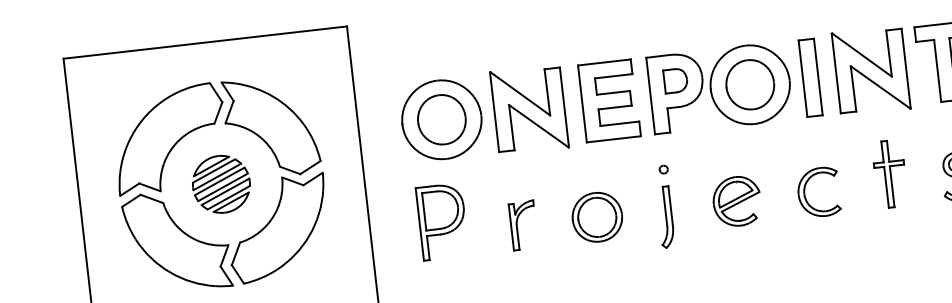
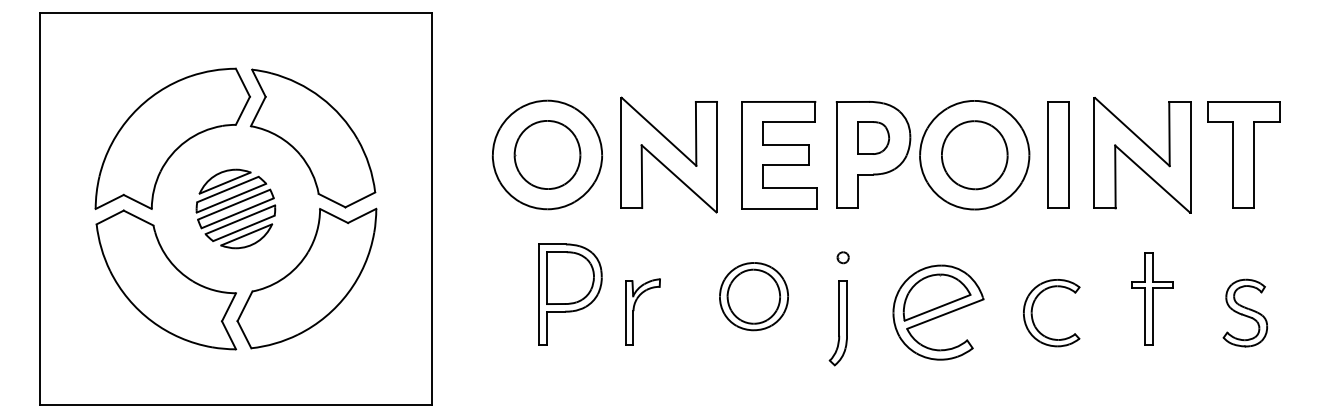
part: (737, 201) -> (938, 312), size x1.4
part: (596, 217) -> (753, 296), moved
part: (442, 221) -> (570, 294), moved

